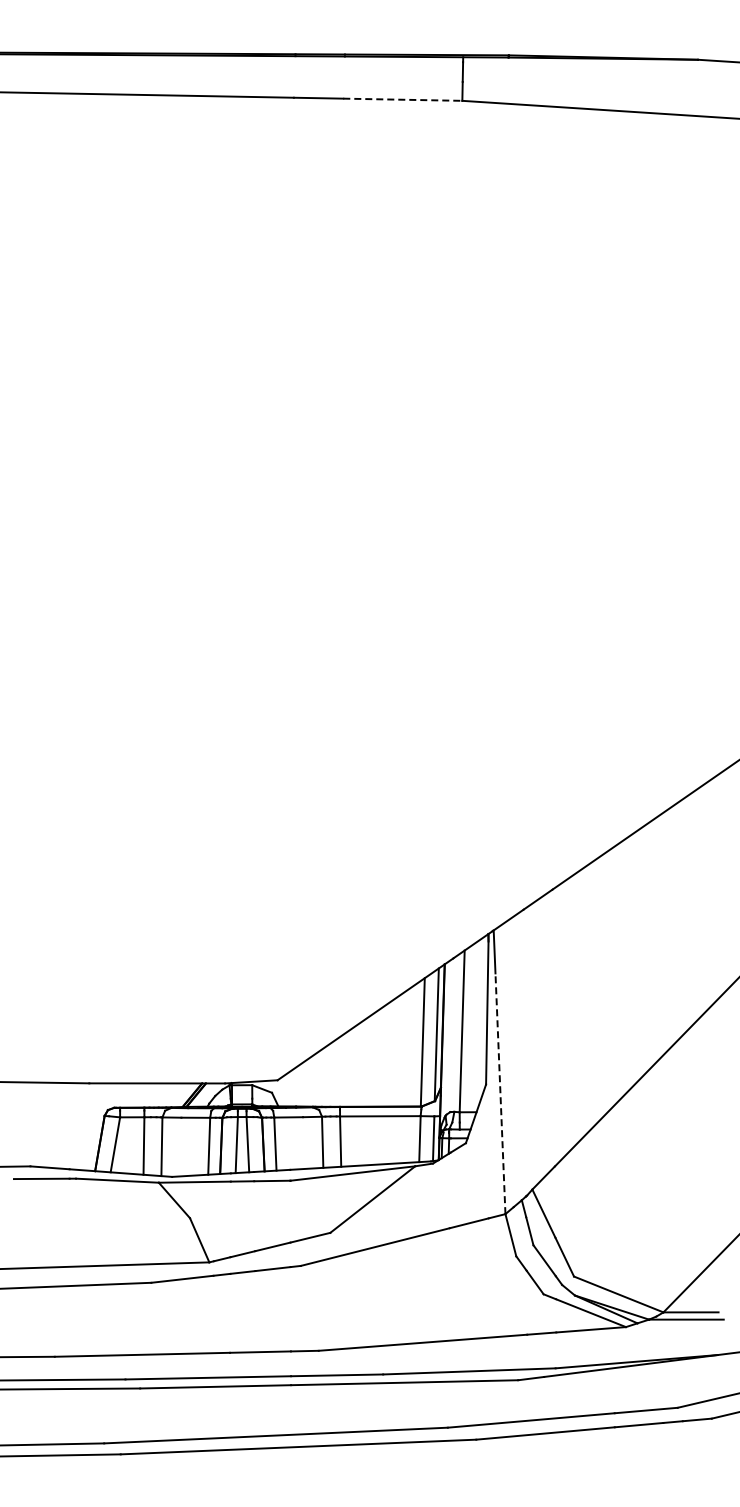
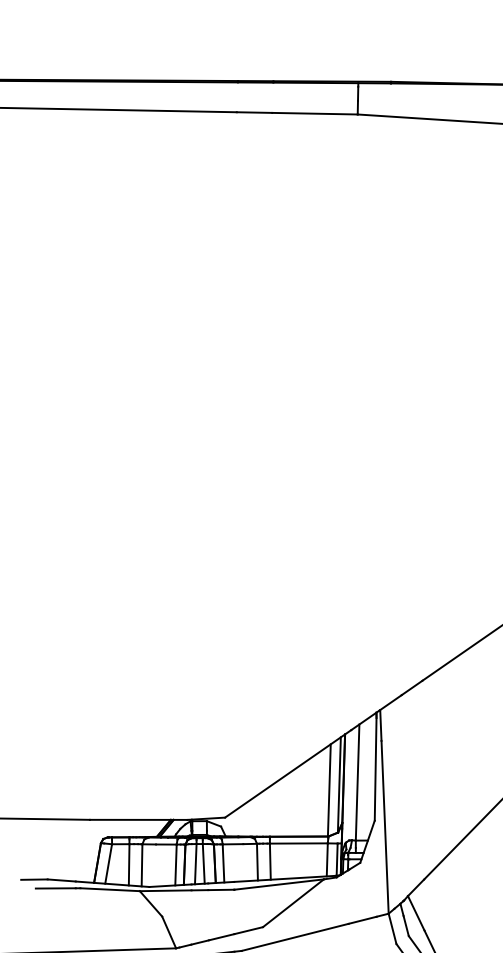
line: (402, 99) -> (314, 113), dashed -> solid
line: (500, 1093) -> (385, 827), dashed -> solid

